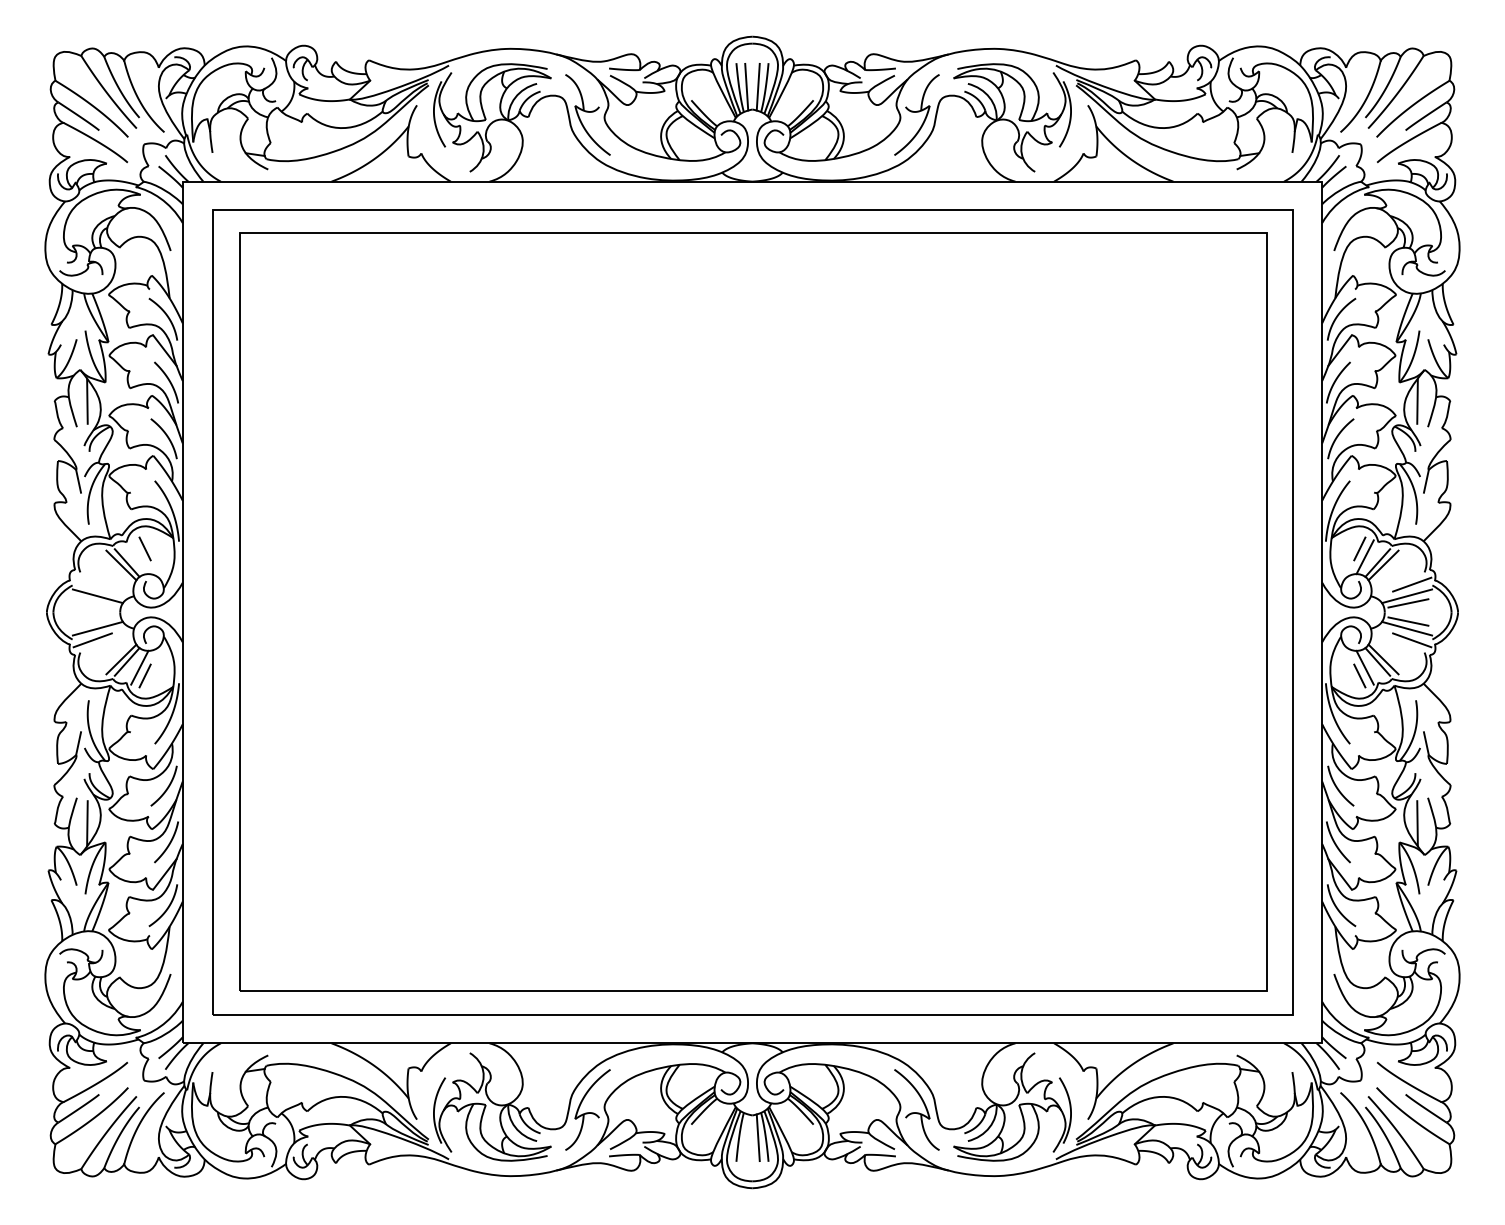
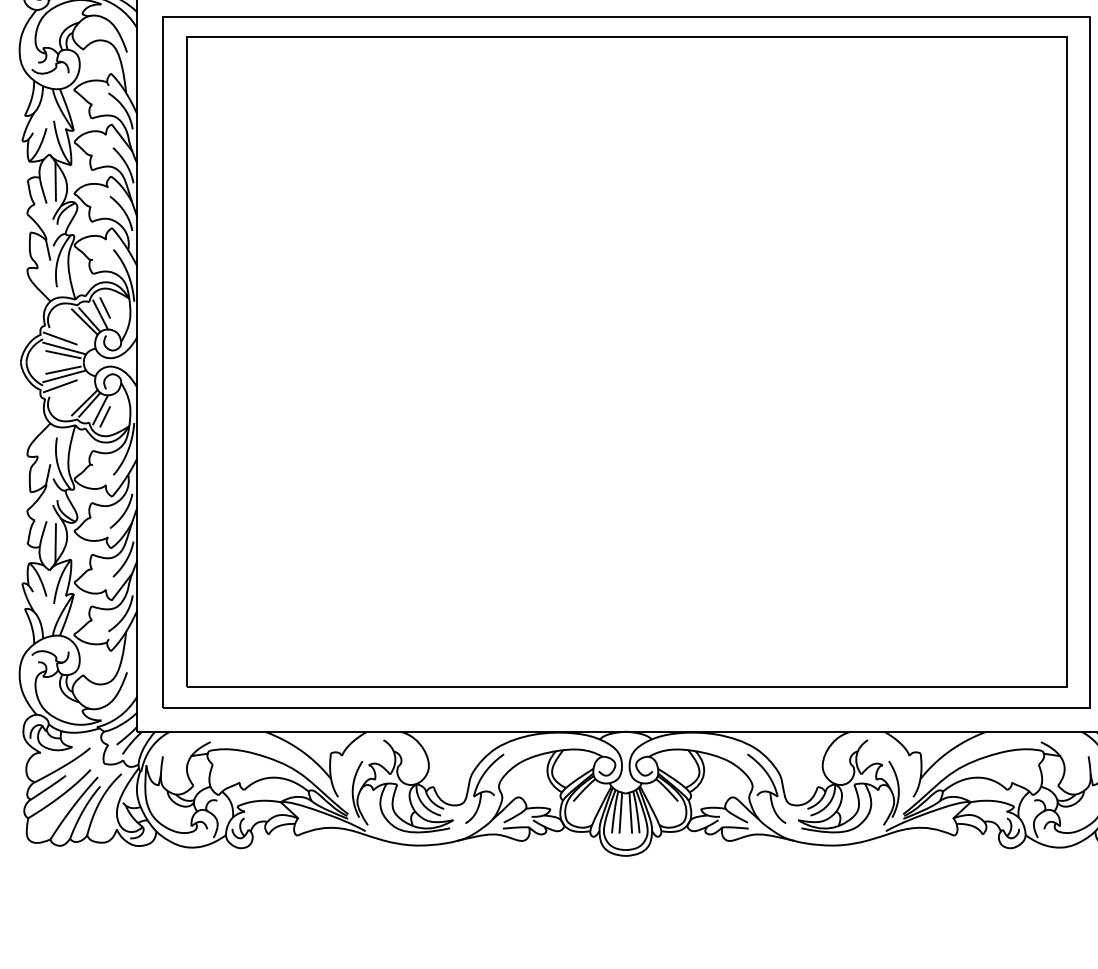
line: (139, 557) -> (100, 315), added
line: (92, 584) -> (60, 338), added
line: (96, 603) -> (63, 354), added
line: (96, 621) -> (63, 370), added
line: (746, 1137) -> (620, 812), added

